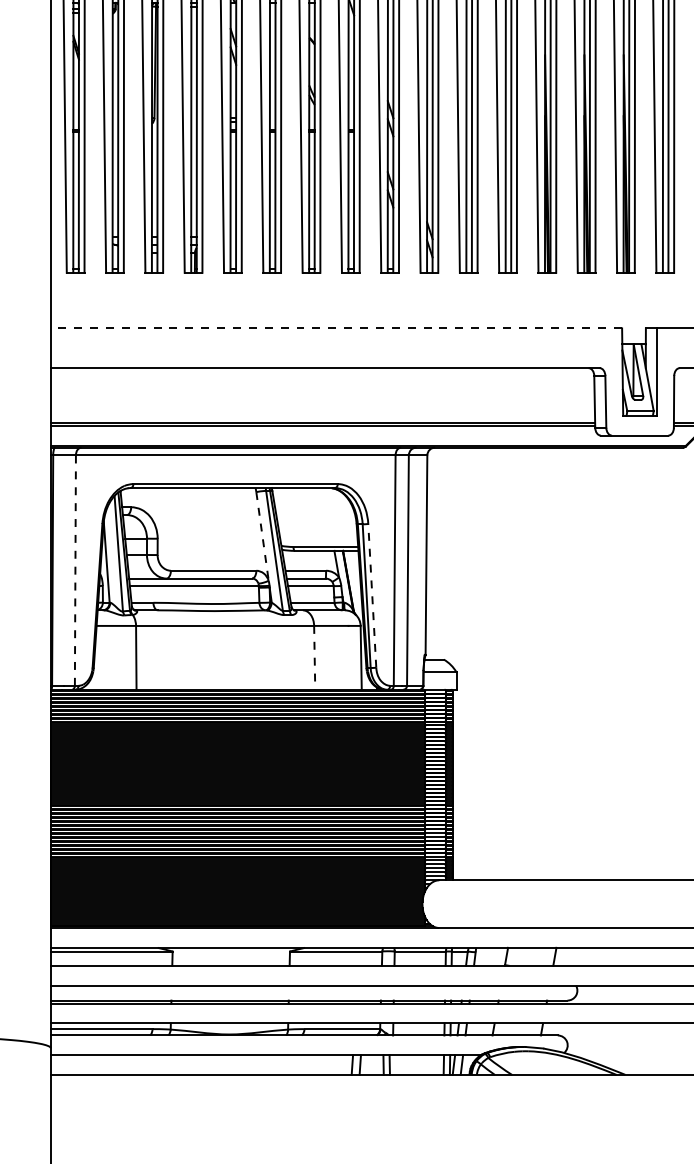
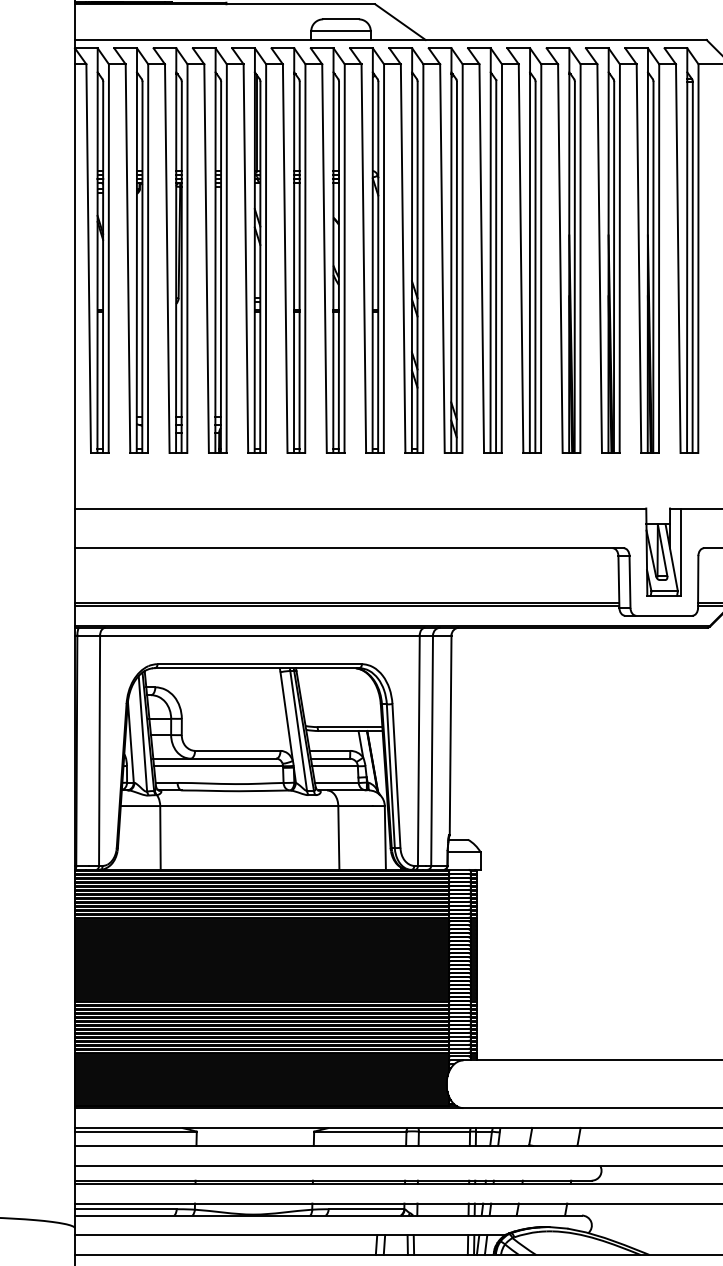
line: (336, 328) -> (360, 508), dashed -> solid
line: (262, 536) -> (286, 716), dashed -> solid
line: (75, 570) -> (99, 750), dashed -> solid
line: (372, 595) -> (396, 775), dashed -> solid
line: (314, 657) -> (338, 837), dashed -> solid

